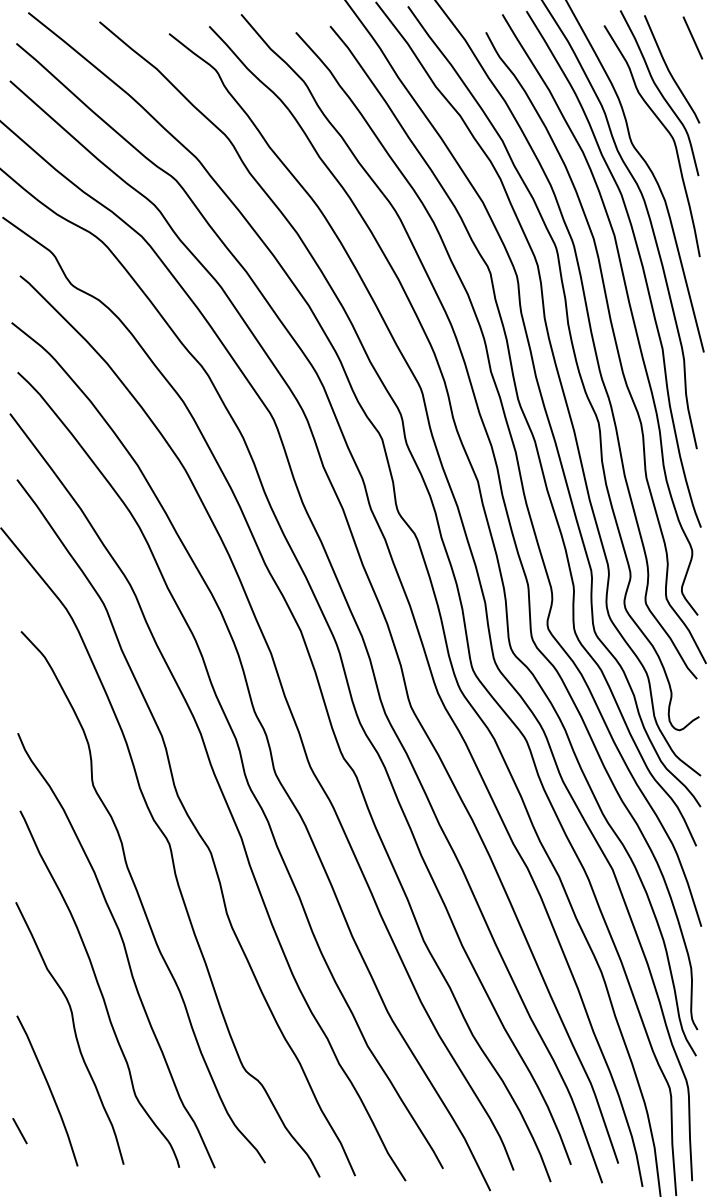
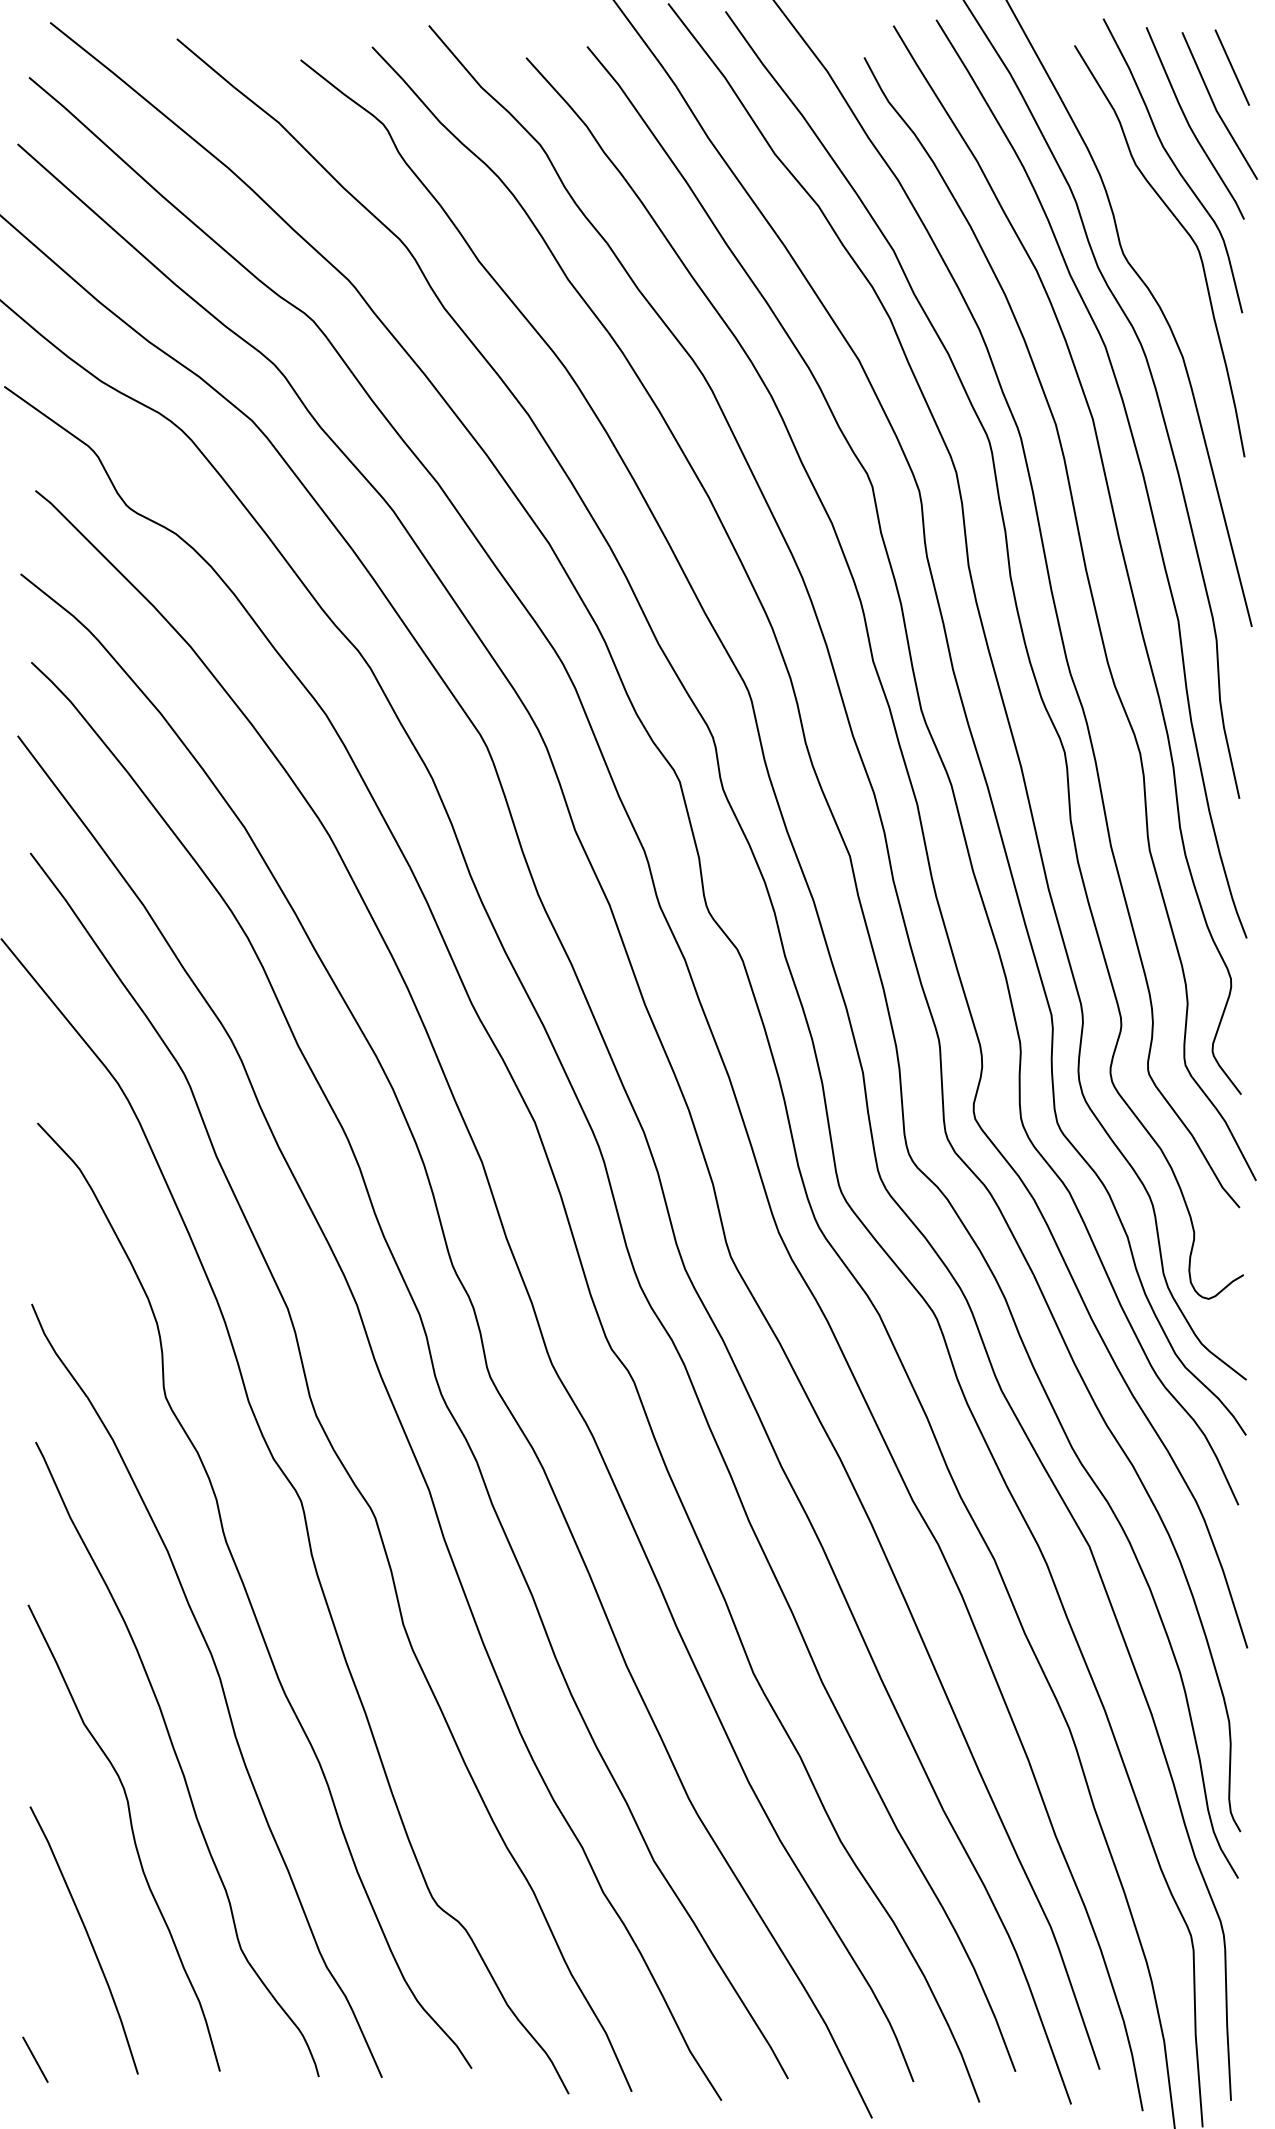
line: (684, 60) -> (1217, 107), added
line: (19, 1131) -> (34, 2060), moved

